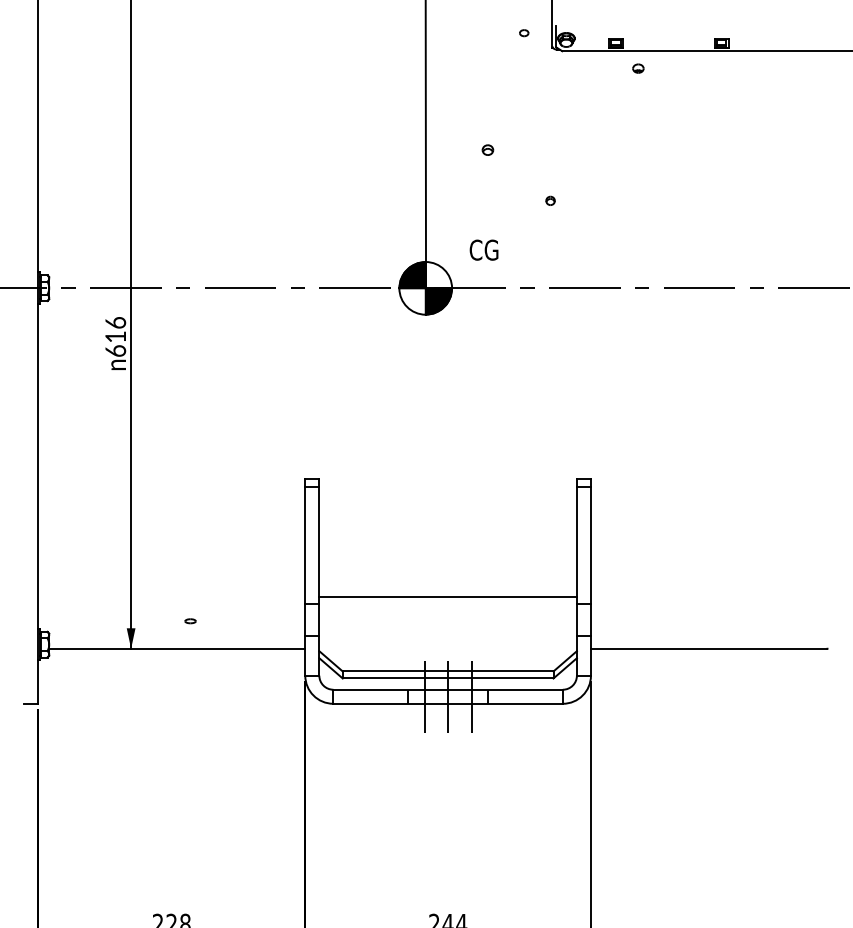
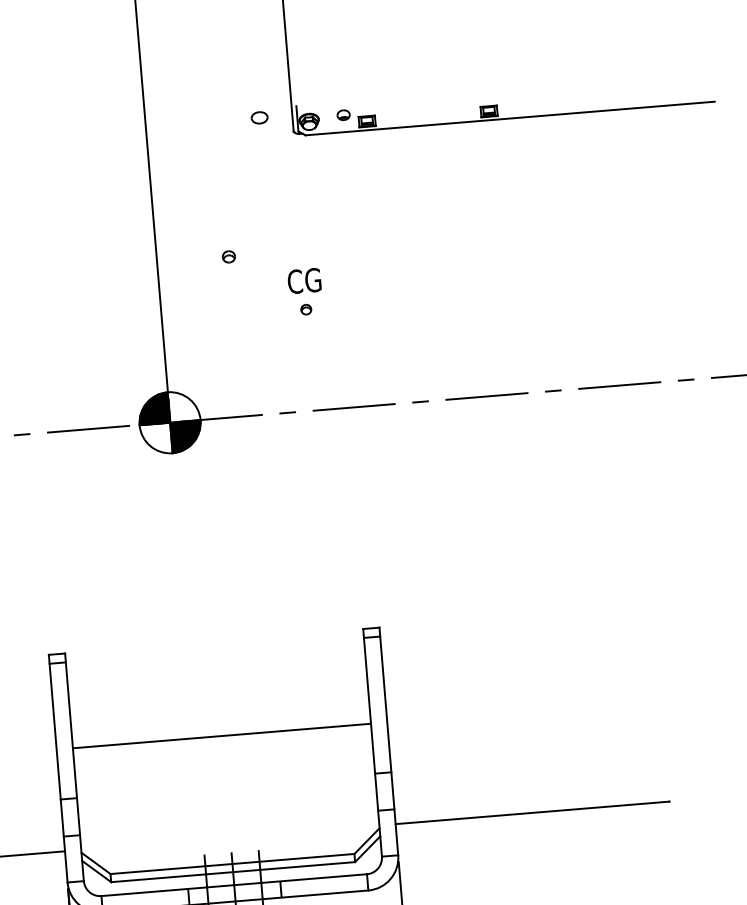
part: (524, 33) -> (260, 118), size x1.6
part: (638, 68) -> (343, 115), moved
text: (483, 249) -> (303, 280), moved
line: (447, 596) -> (221, 735), moved

